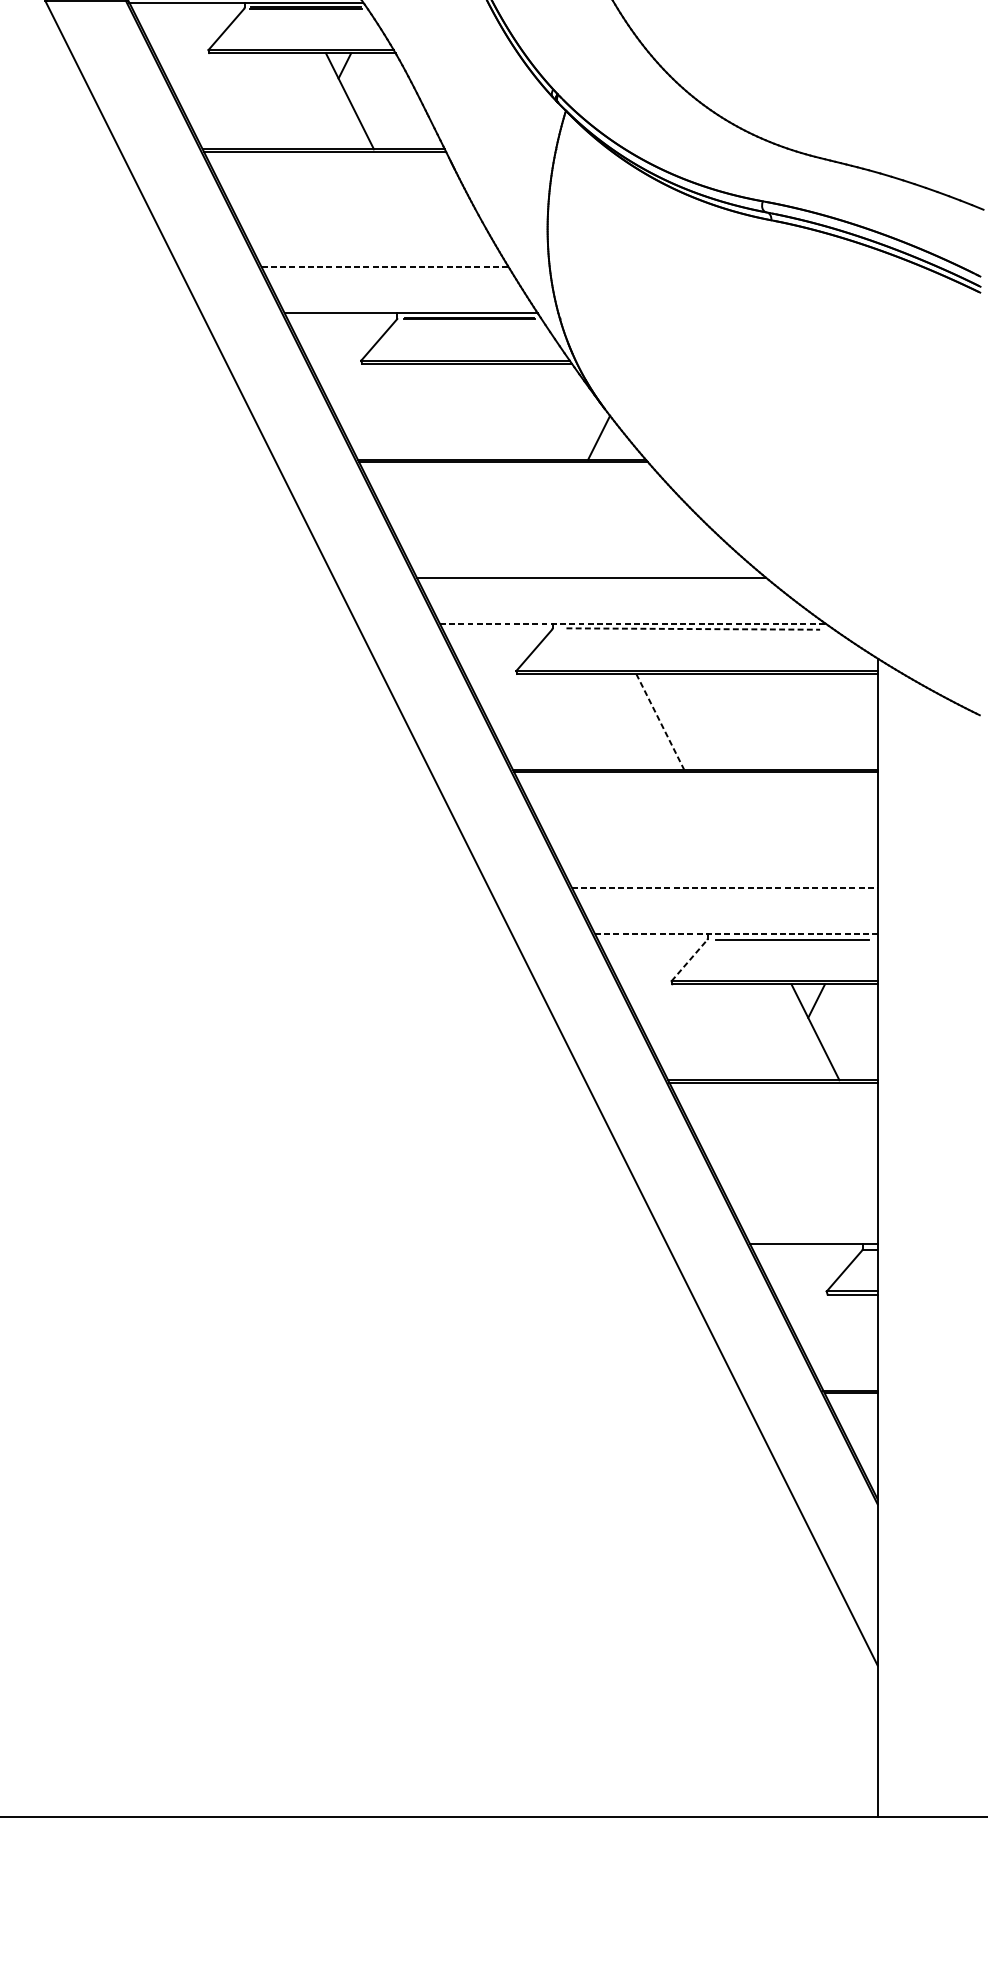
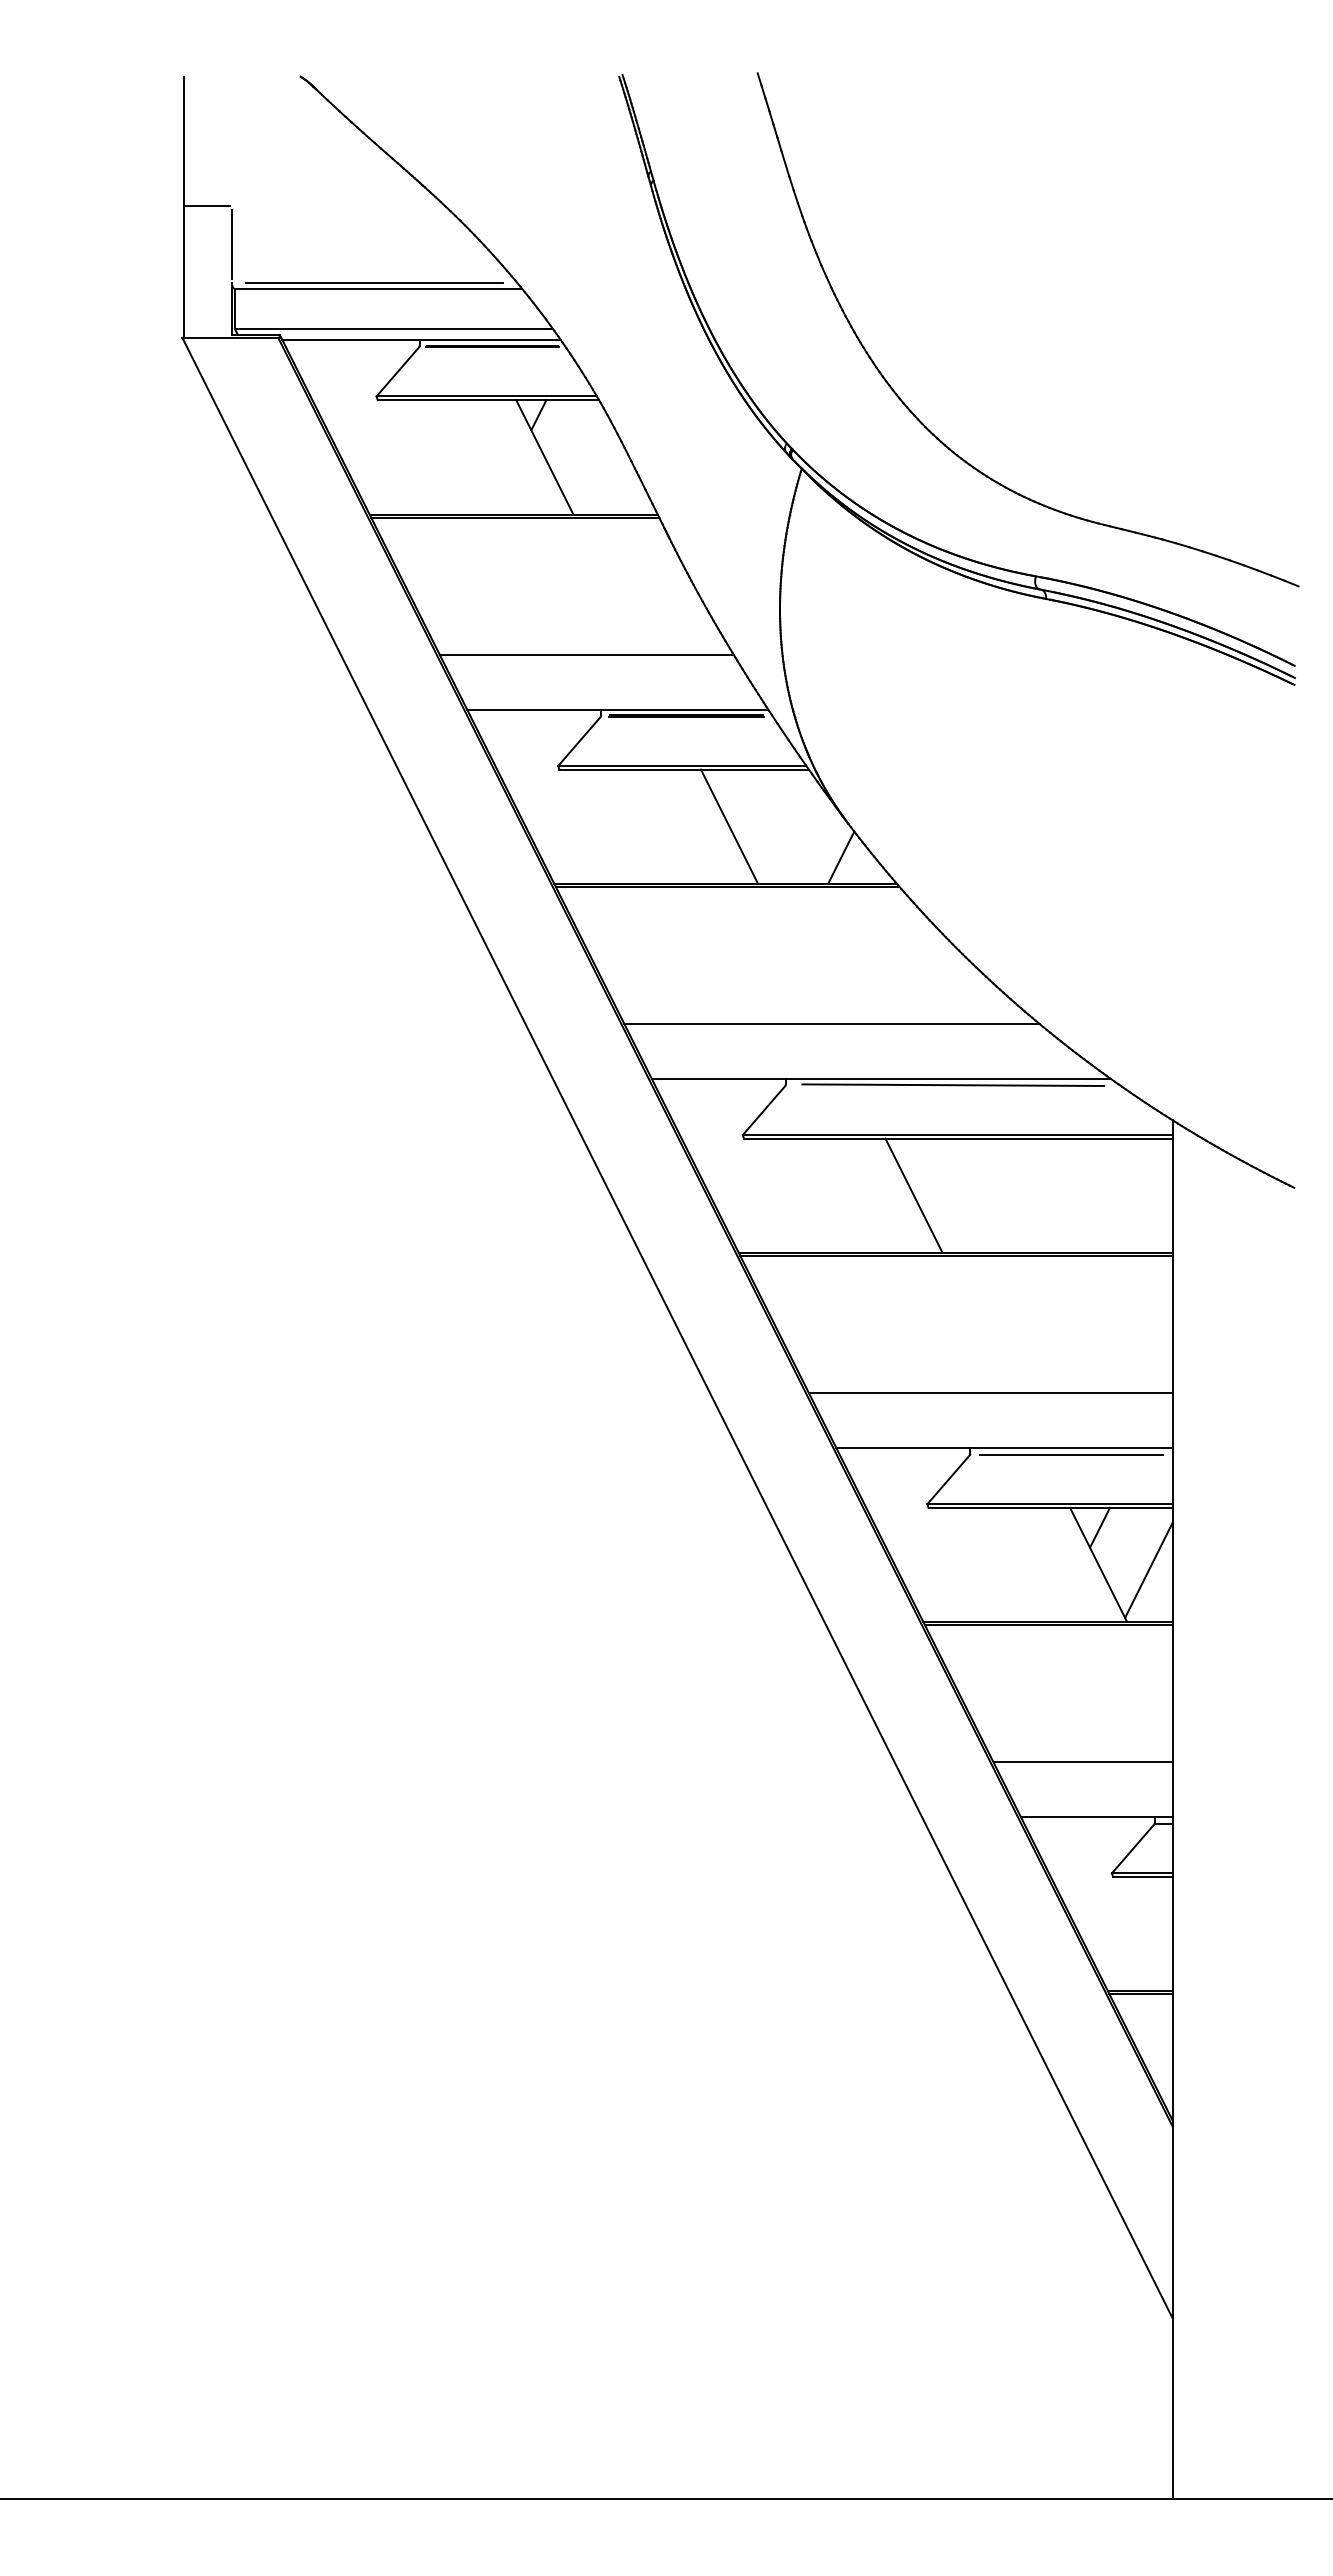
line: (384, 266) -> (586, 654), dashed -> solid
line: (505, 411) -> (729, 826), added
line: (632, 623) -> (881, 1078), dashed -> solid
line: (693, 629) -> (953, 1085), dashed -> solid
line: (660, 721) -> (914, 1195), dashed -> solid
line: (724, 888) -> (990, 1393), dashed -> solid
line: (736, 933) -> (1004, 1447), dashed -> solid
line: (689, 960) -> (948, 1479), dashed -> solid
line: (857, 1036) -> (1148, 1569), added
line: (801, 1198) -> (1082, 1762), added

